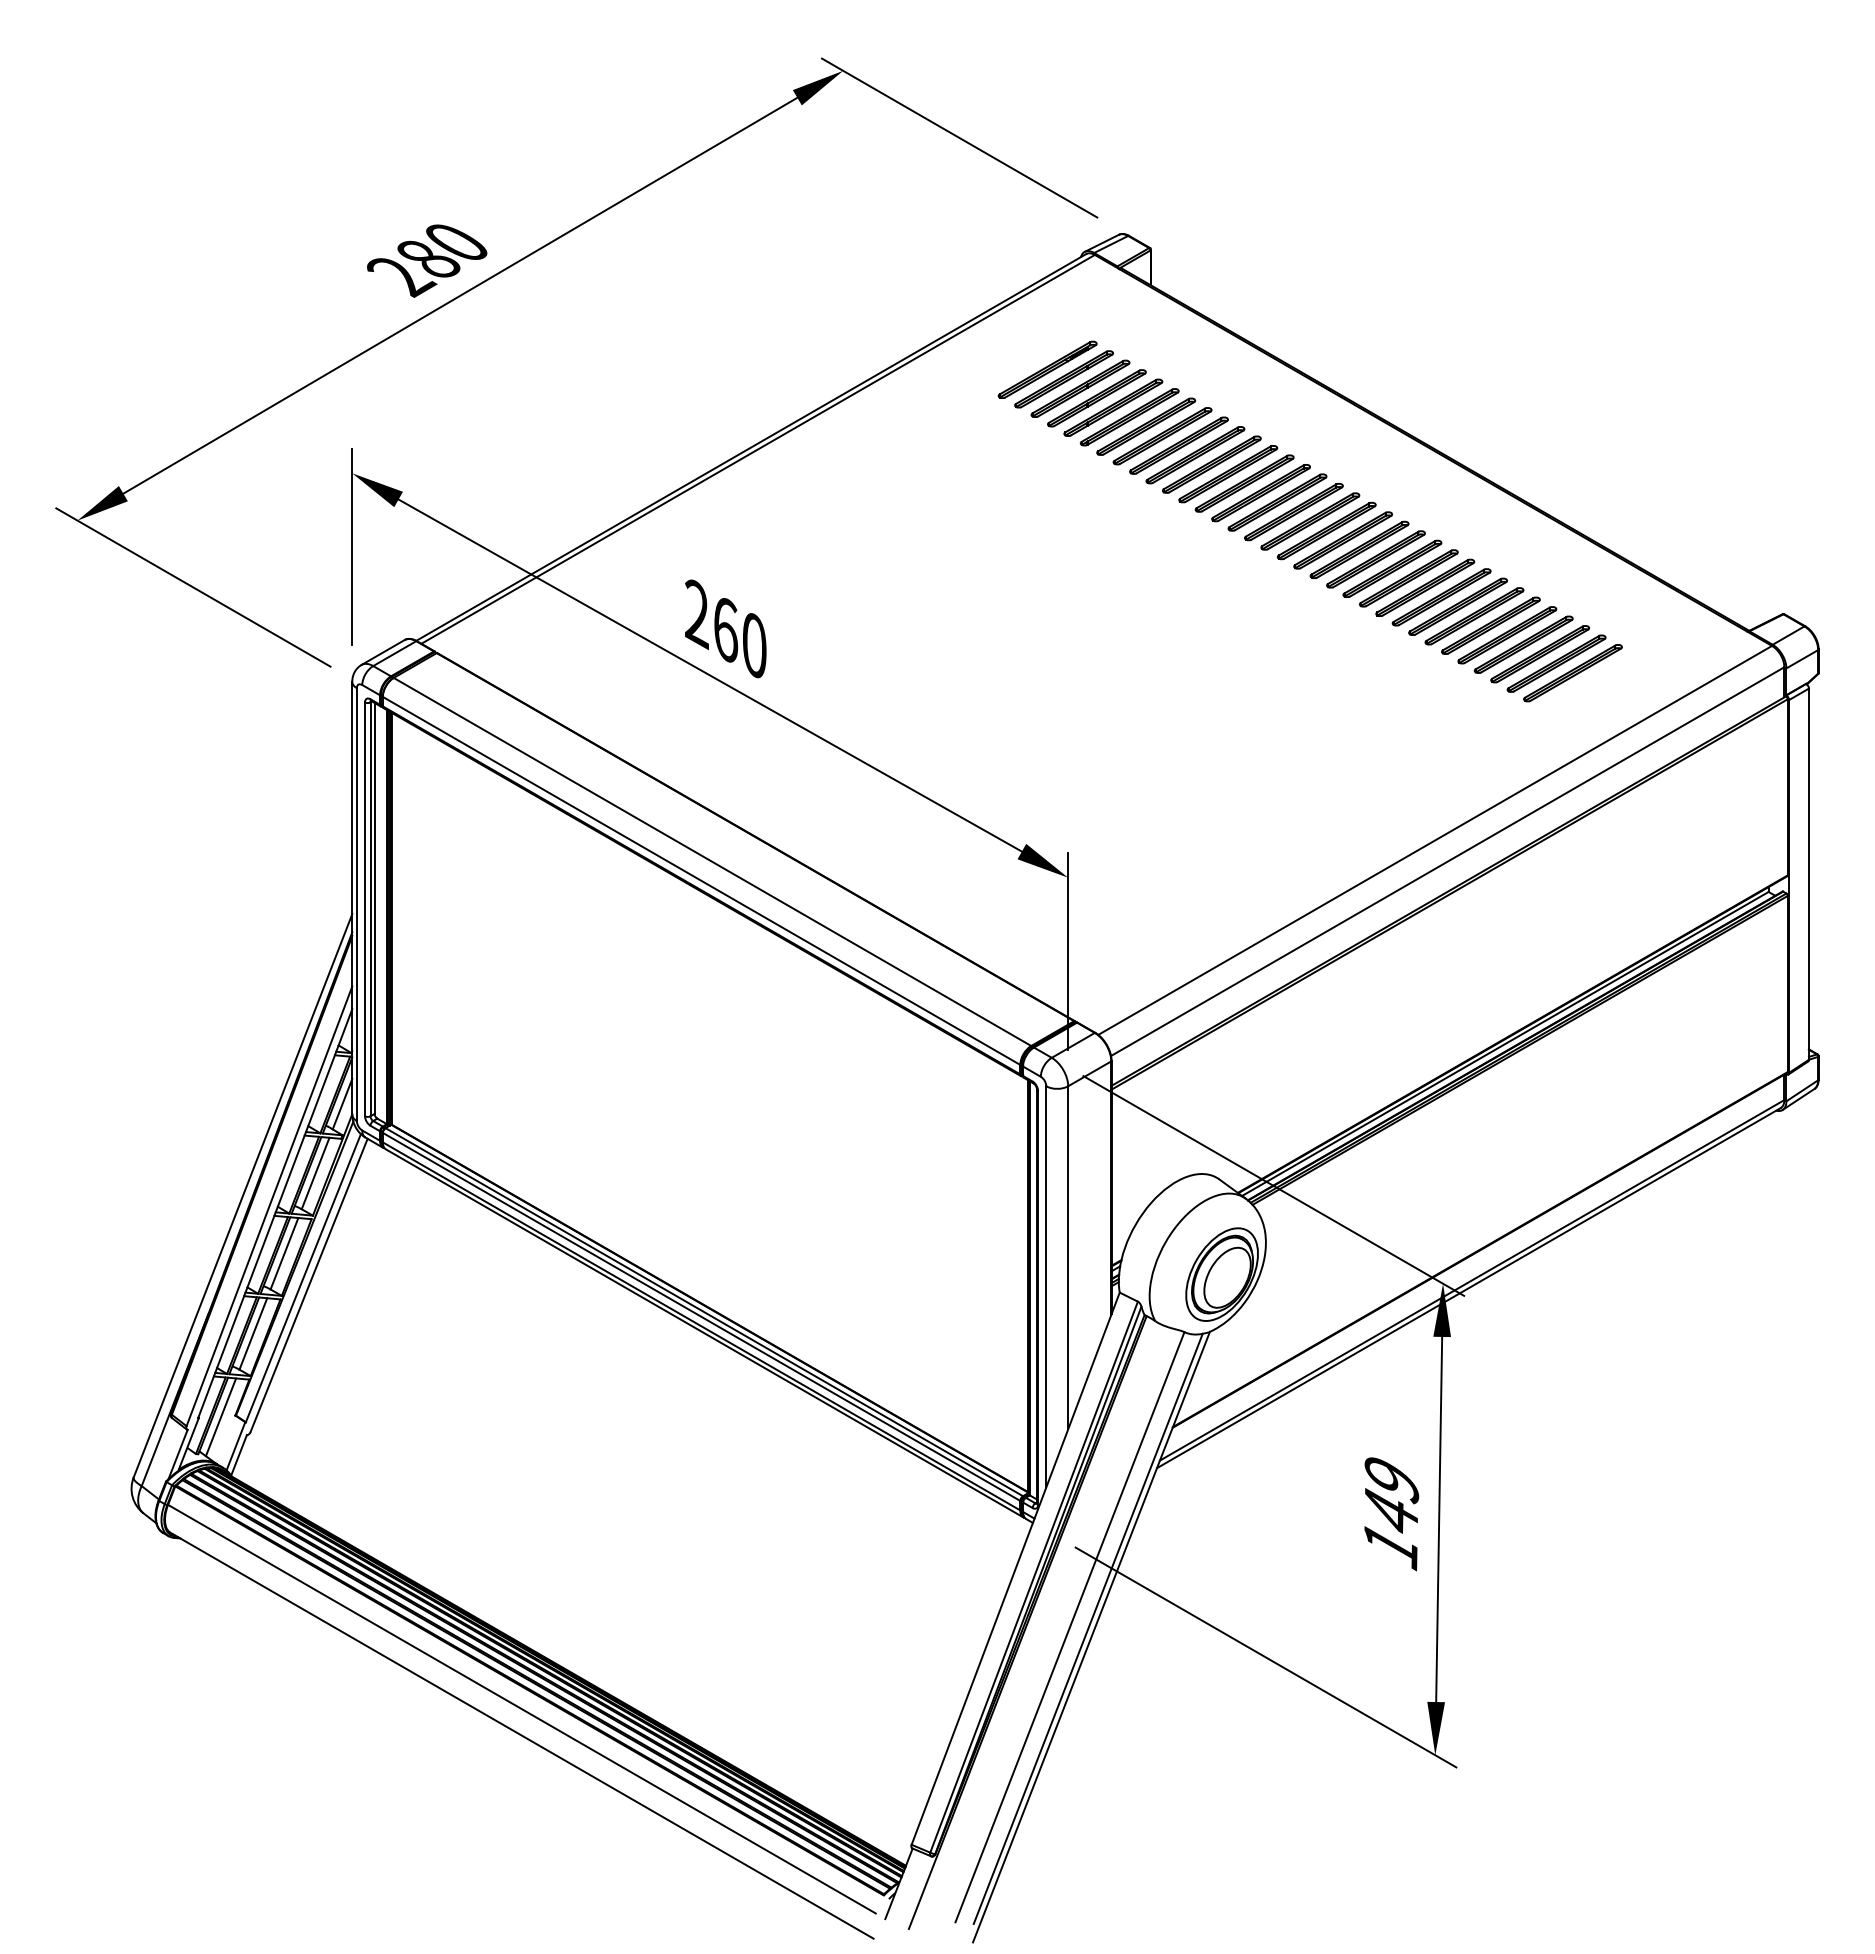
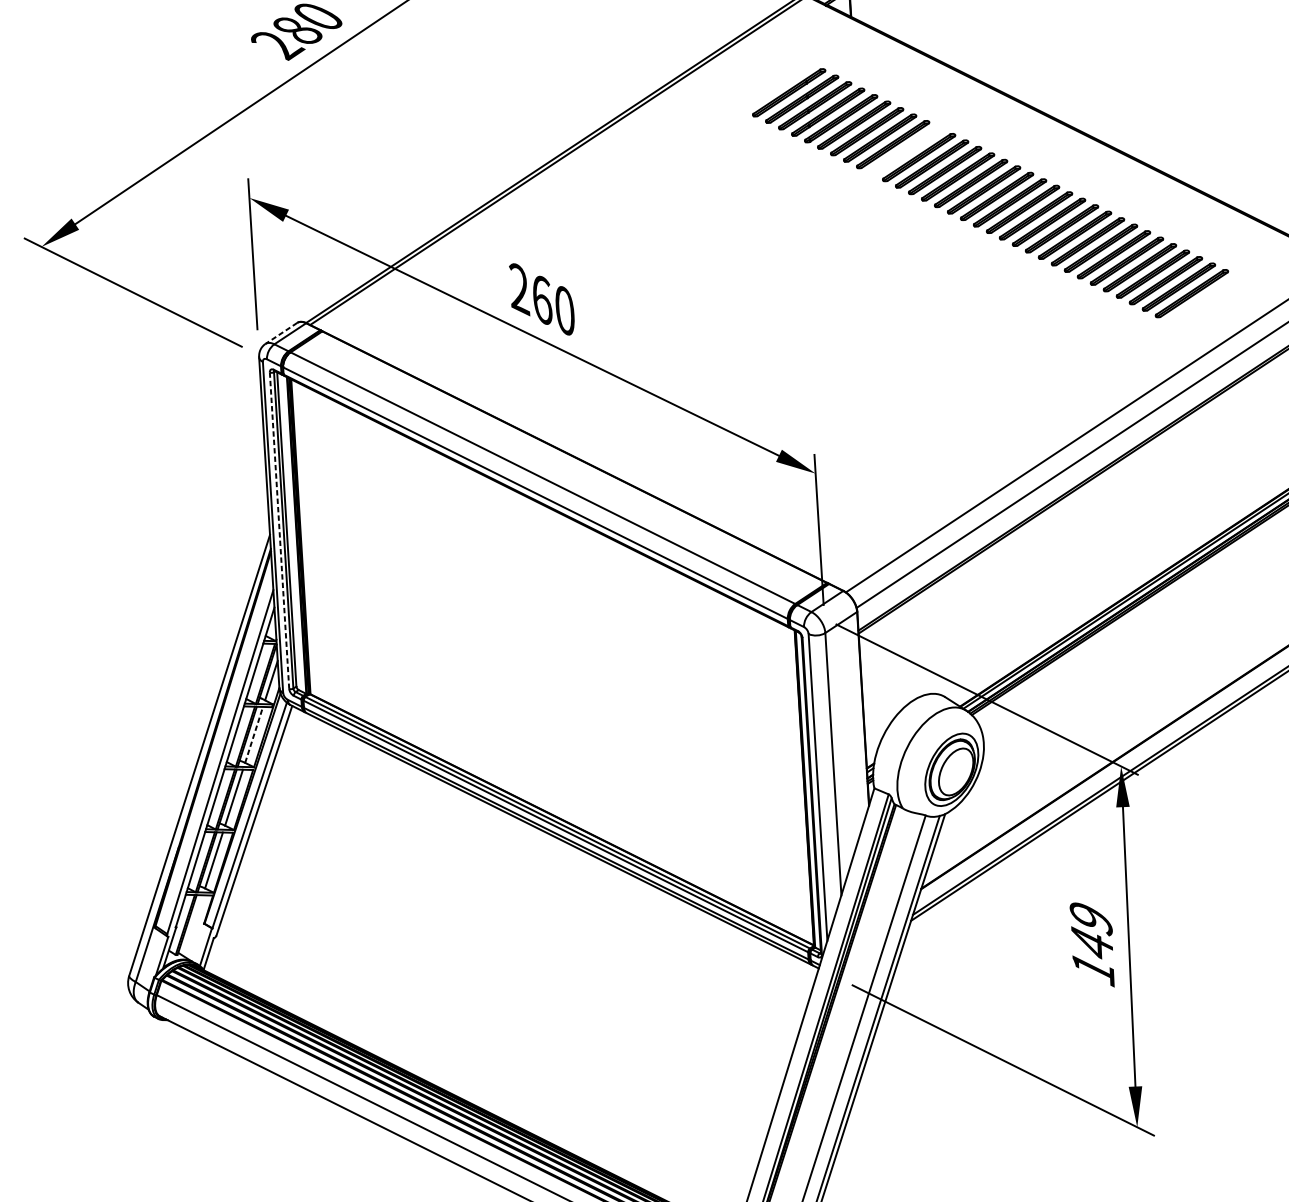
part: (1047, 369) -> (776, 86), removed
part: (1211, 464) -> (905, 150), removed
line: (383, 652) -> (281, 333), solid -> dashed
line: (365, 909) -> (279, 530), solid -> dashed
line: (315, 1173) -> (254, 734), solid -> dashed
line: (220, 1417) -> (192, 925), removed

